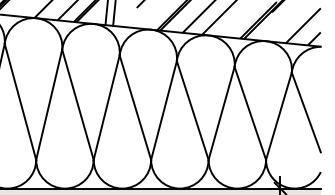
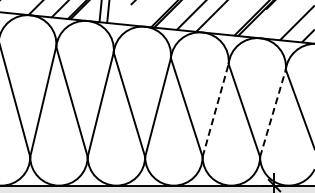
line: (221, 112) -> (215, 109), solid -> dashed
line: (279, 115) -> (273, 112), solid -> dashed

